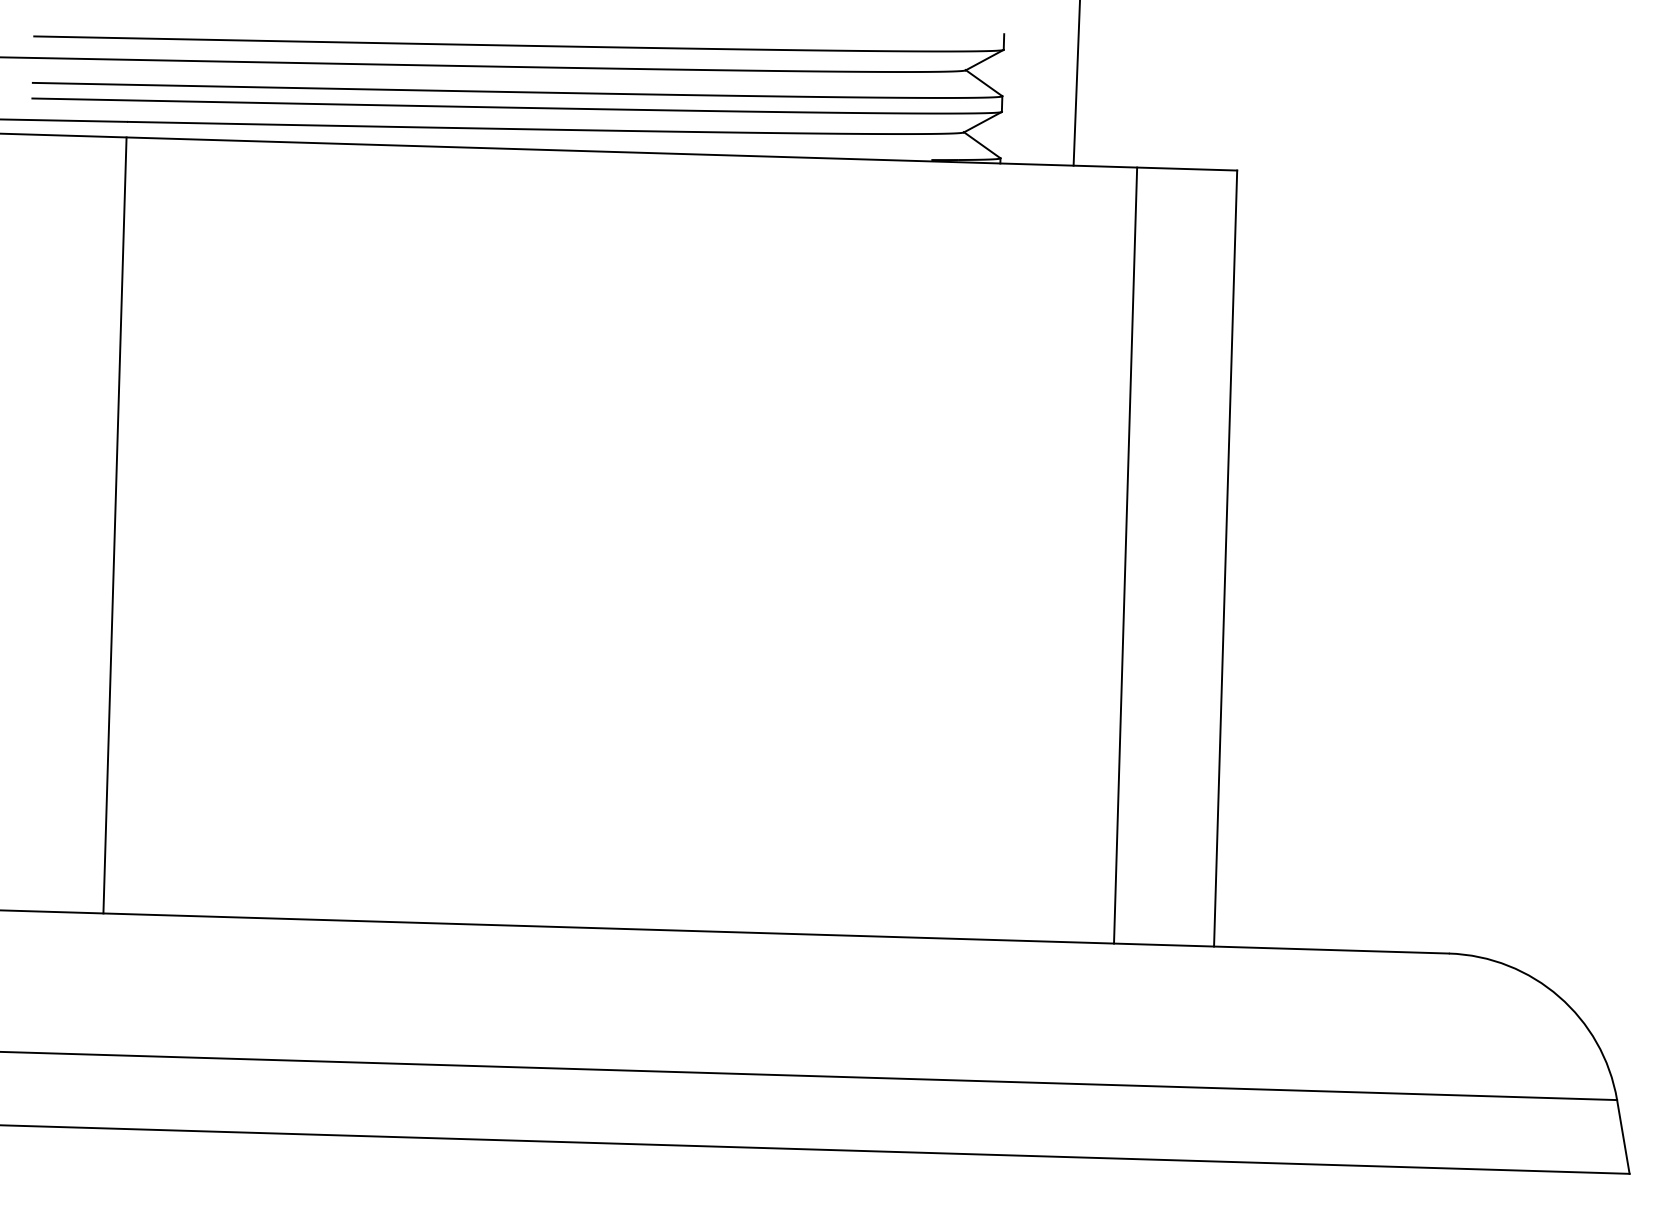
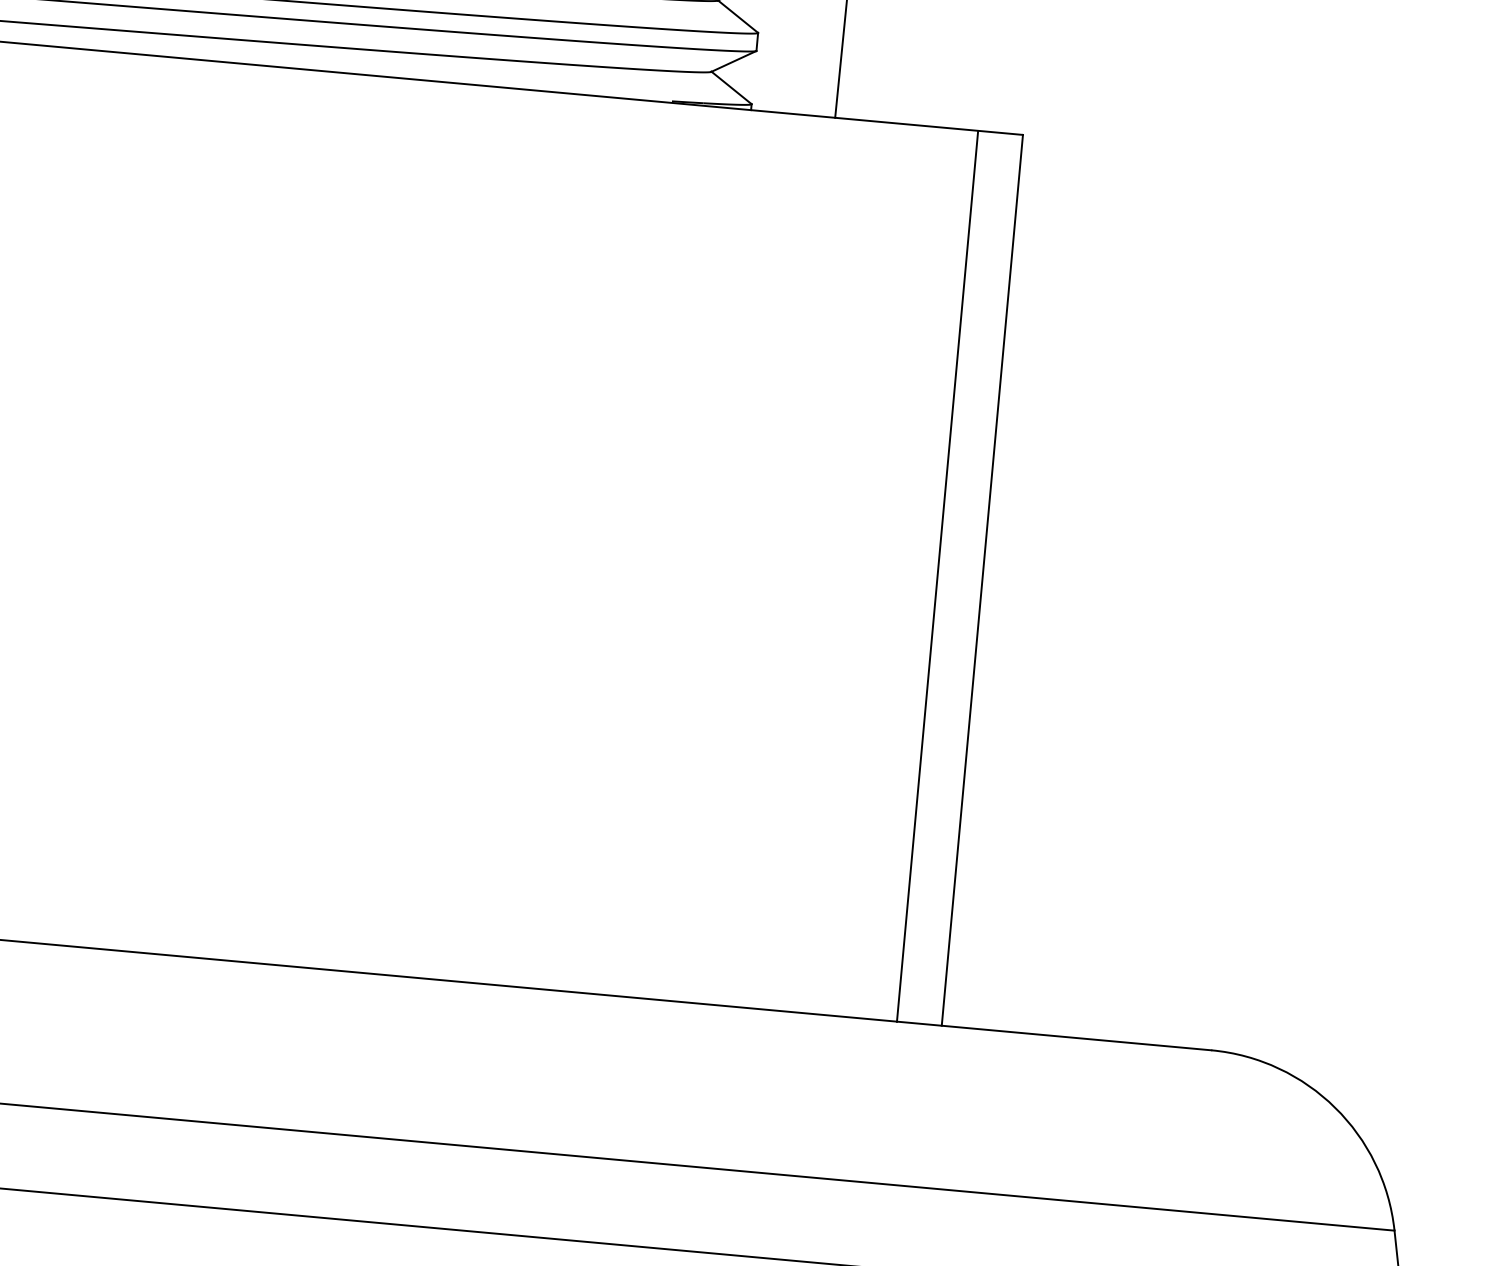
line: (1125, 555) -> (937, 576), moved

